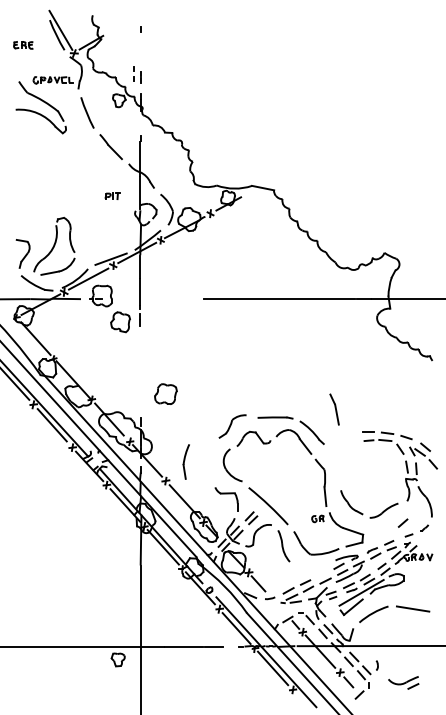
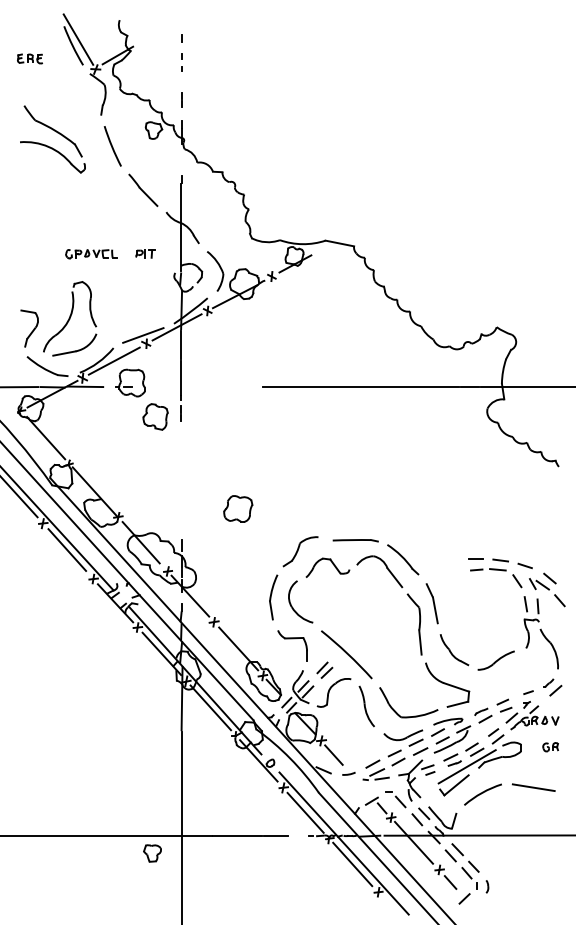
line: (133, 71) -> (181, 59), moved
part: (53, 80) -> (91, 254), moved
part: (166, 393) -> (238, 508), moved
part: (333, 409) -> (431, 603), moved
part: (186, 461) -> (273, 597), moved
part: (317, 519) -> (550, 747), moved
line: (402, 523) -> (555, 690), moved
part: (377, 665) -> (487, 886), moved
part: (403, 682) -> (403, 737), moved

